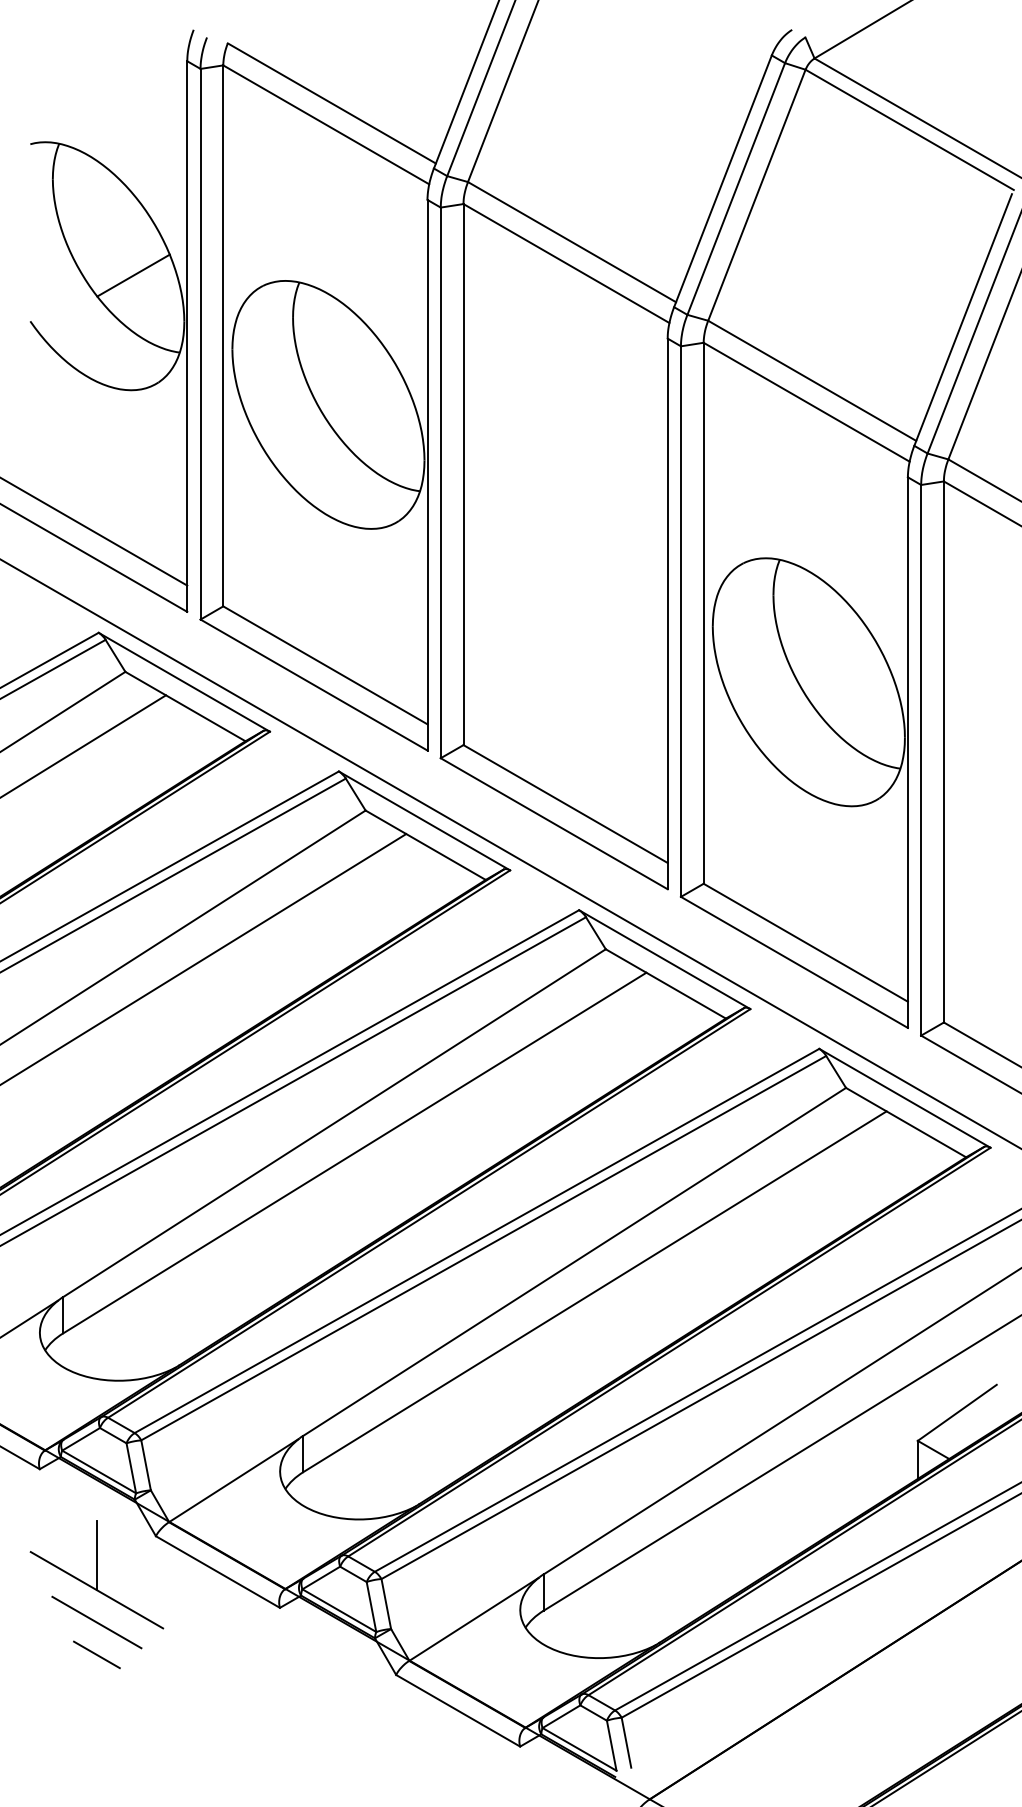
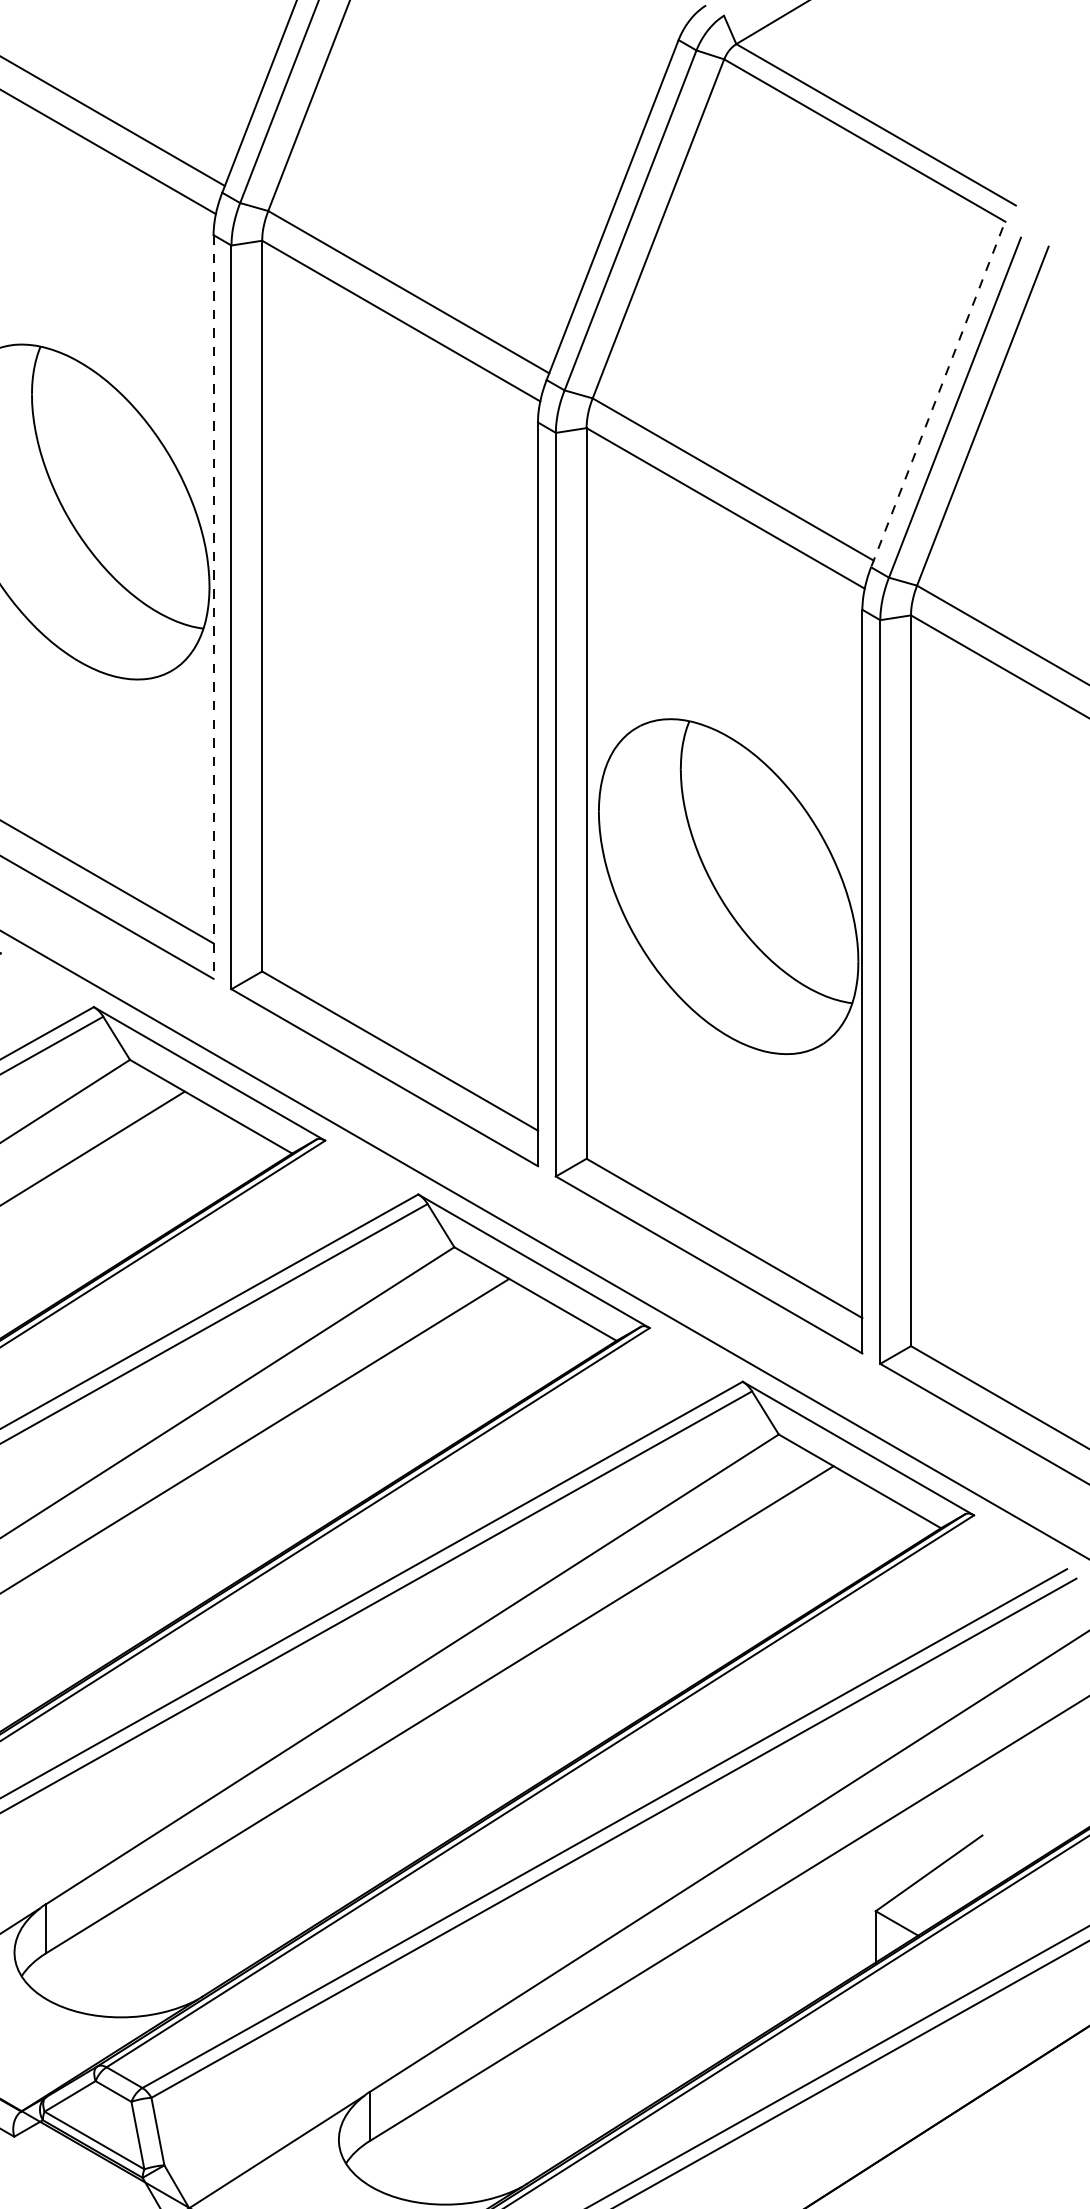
line: (963, 320) -> (937, 398), solid -> dashed
line: (427, 475) -> (213, 607), solid -> dashed

